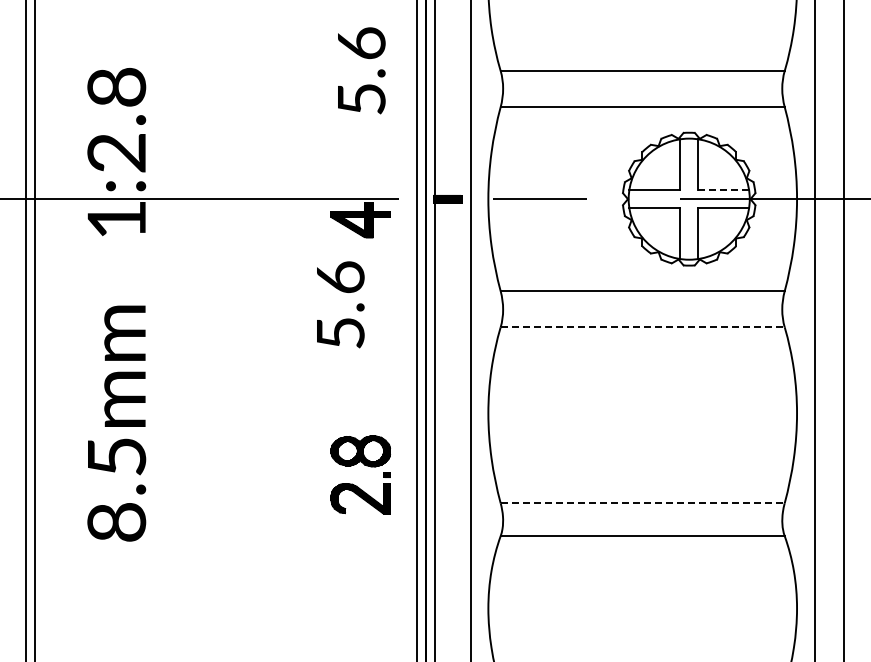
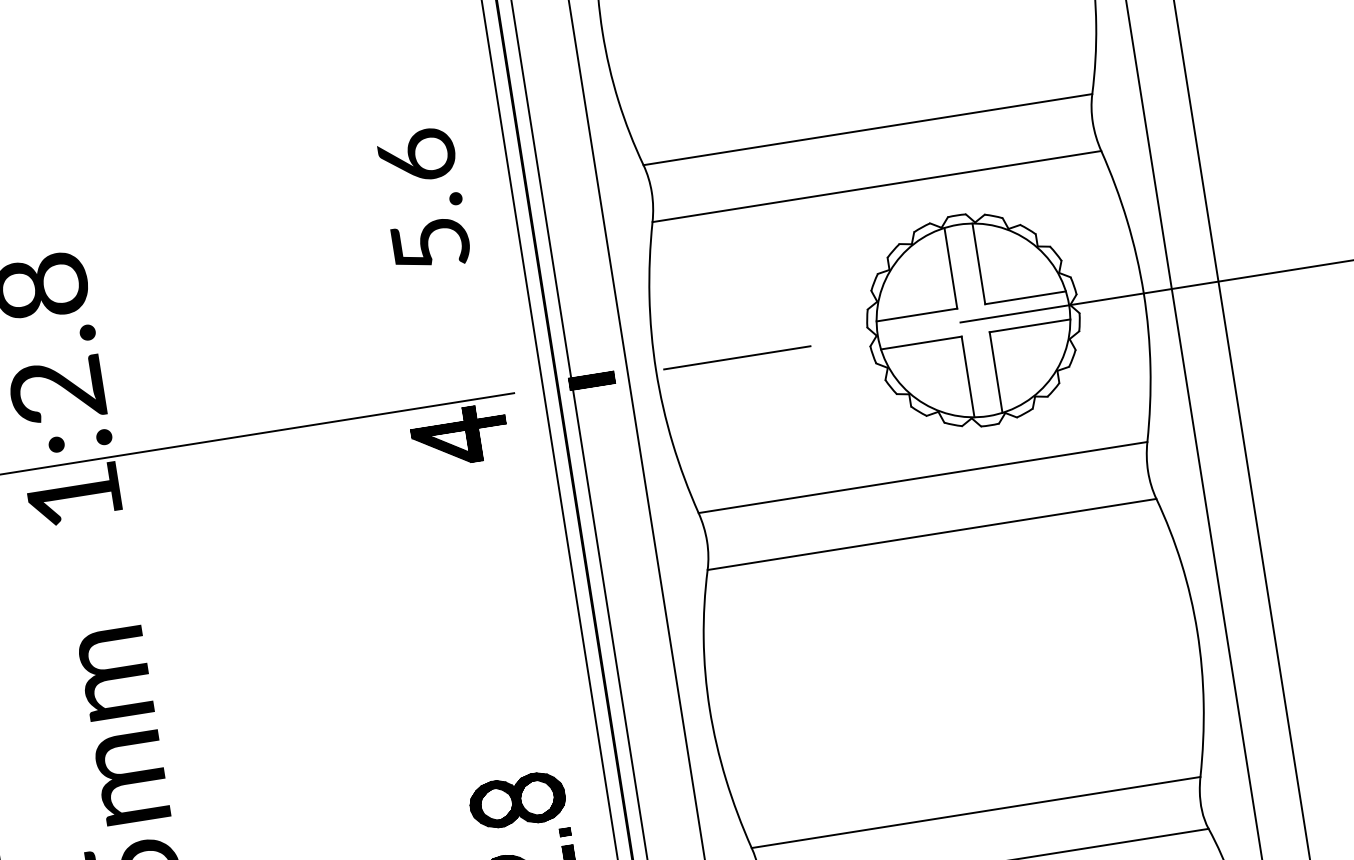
line: (723, 190) -> (1025, 298), dashed -> solid
part: (343, 292) -> (450, 554), removed
line: (643, 327) -> (933, 534), dashed -> solid
line: (643, 503) -> (977, 812), dashed -> solid

